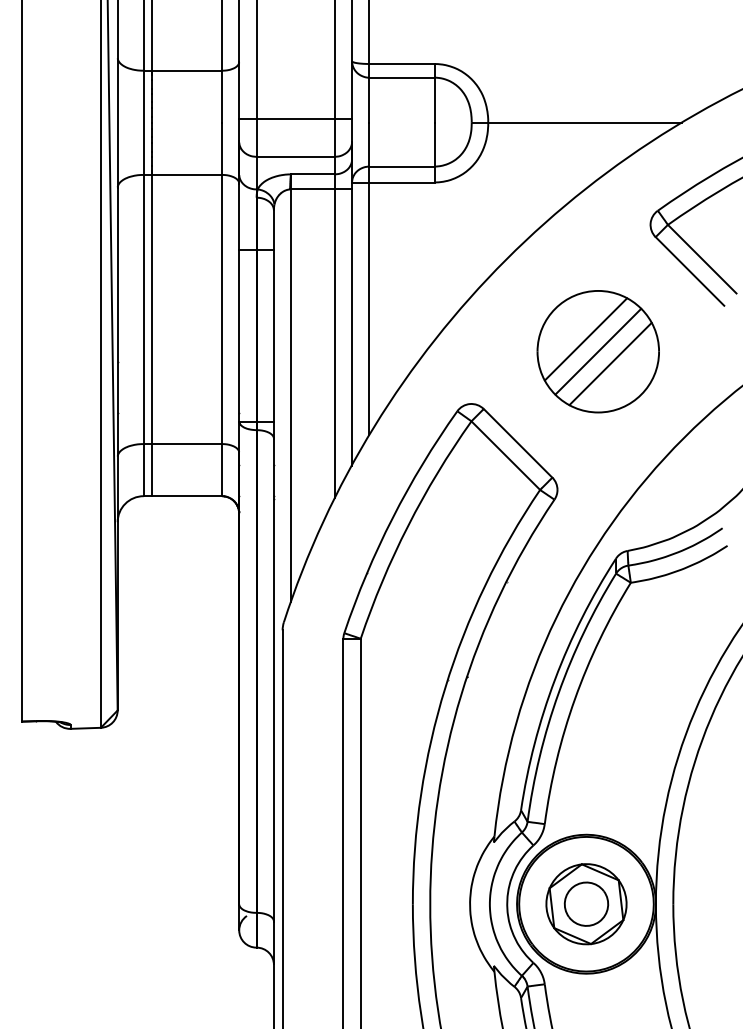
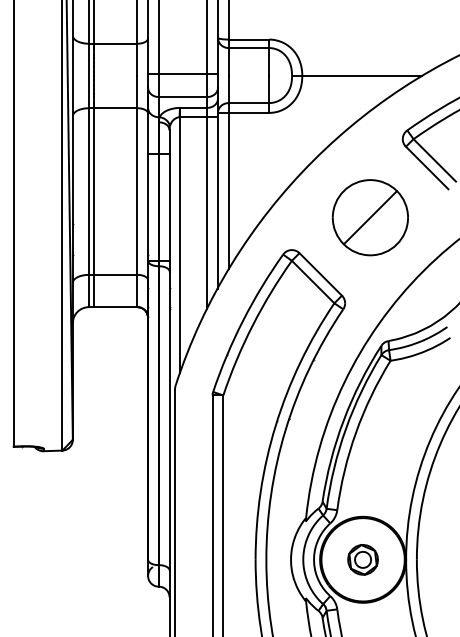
line: (585, 338) -> (362, 209), removed
line: (609, 362) -> (377, 224), removed
part: (585, 903) -> (362, 559), size x0.6

